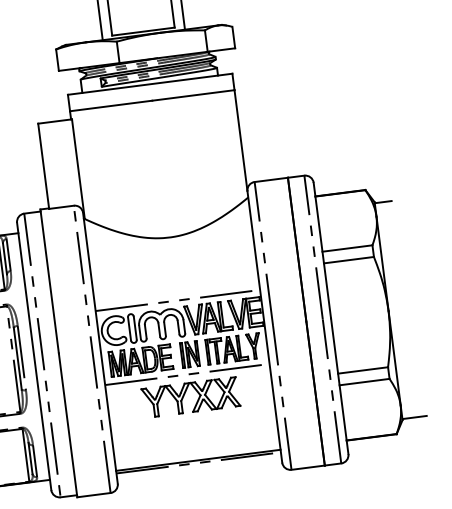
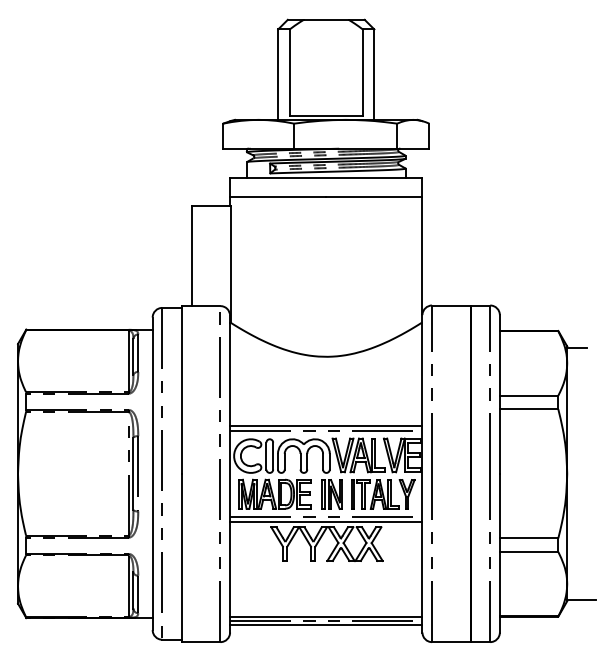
line: (177, 296) -> (326, 425), added
line: (188, 378) -> (326, 521), added
line: (199, 467) -> (326, 625), added

